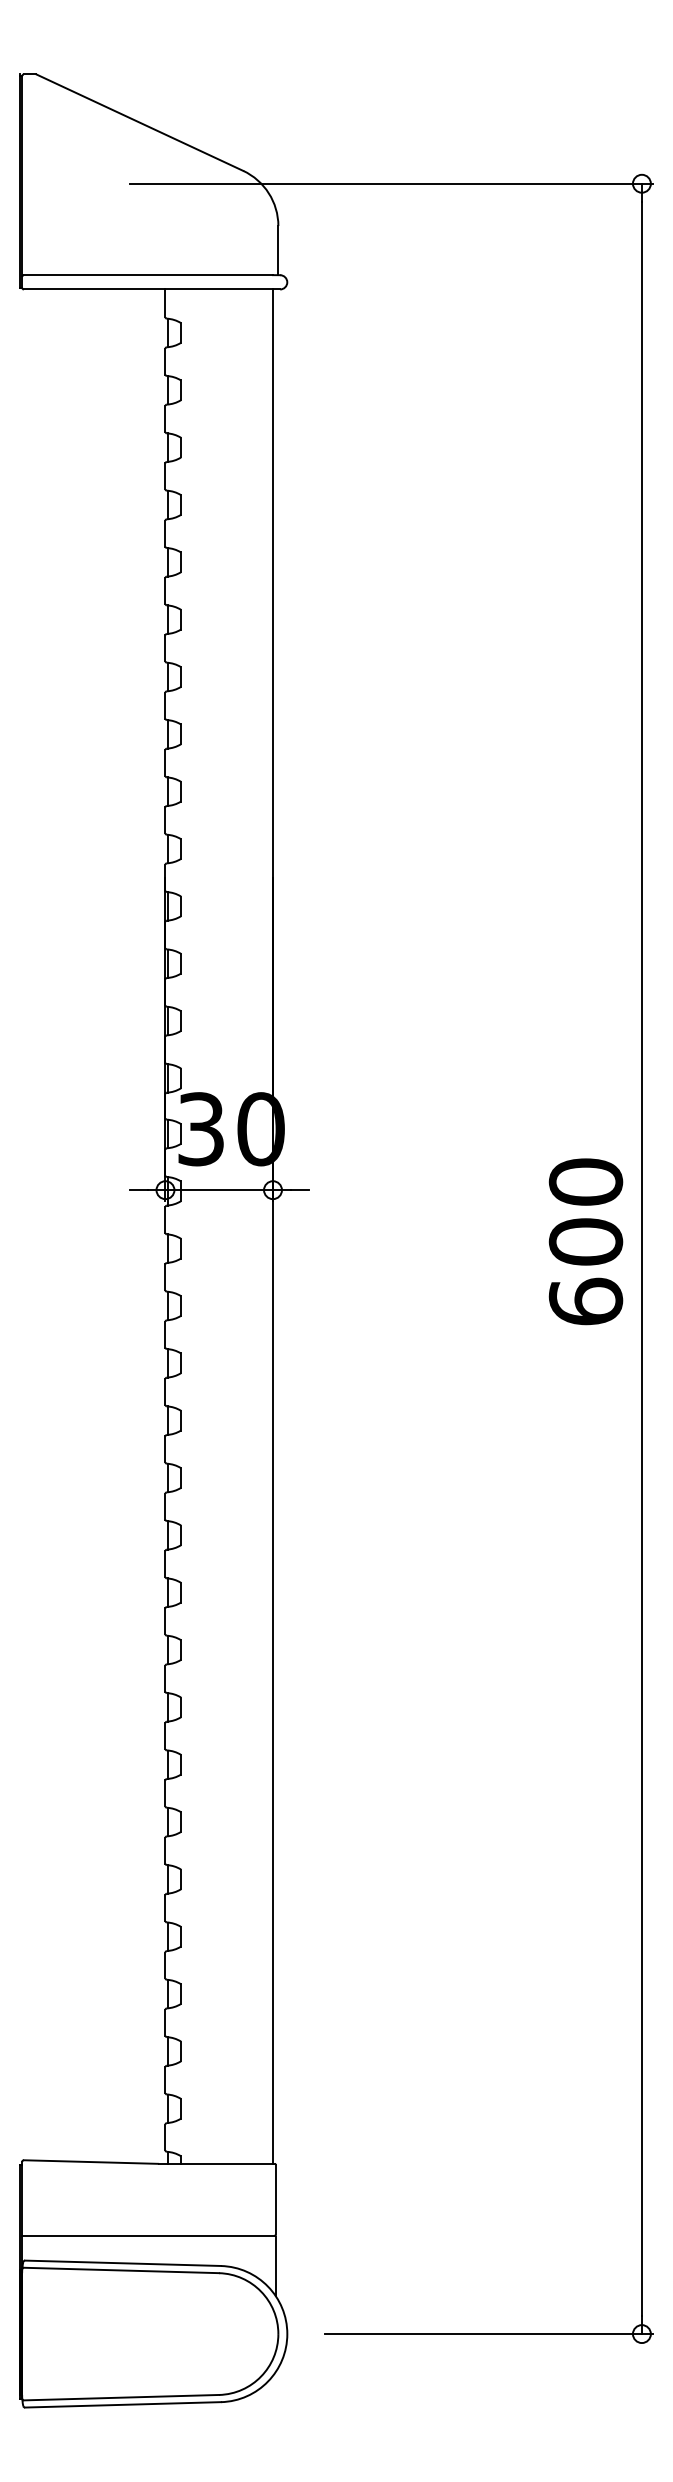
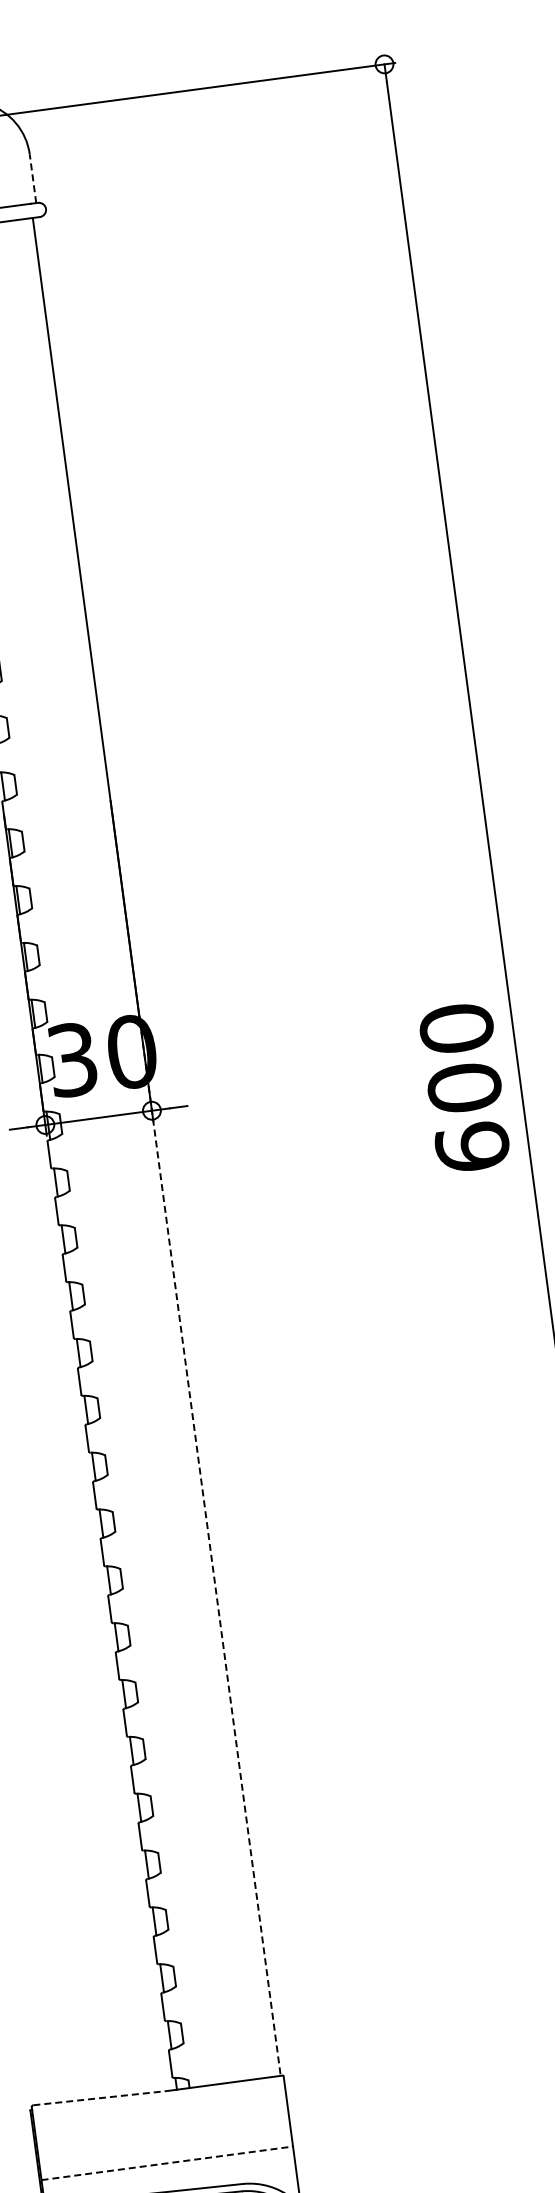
line: (278, 250) -> (33, 178), solid -> dashed
text: (585, 1241) -> (464, 1087), moved
line: (273, 1637) -> (211, 1554), solid -> dashed
line: (91, 2162) -> (100, 2098), solid -> dashed
line: (148, 2235) -> (166, 2163), solid -> dashed

